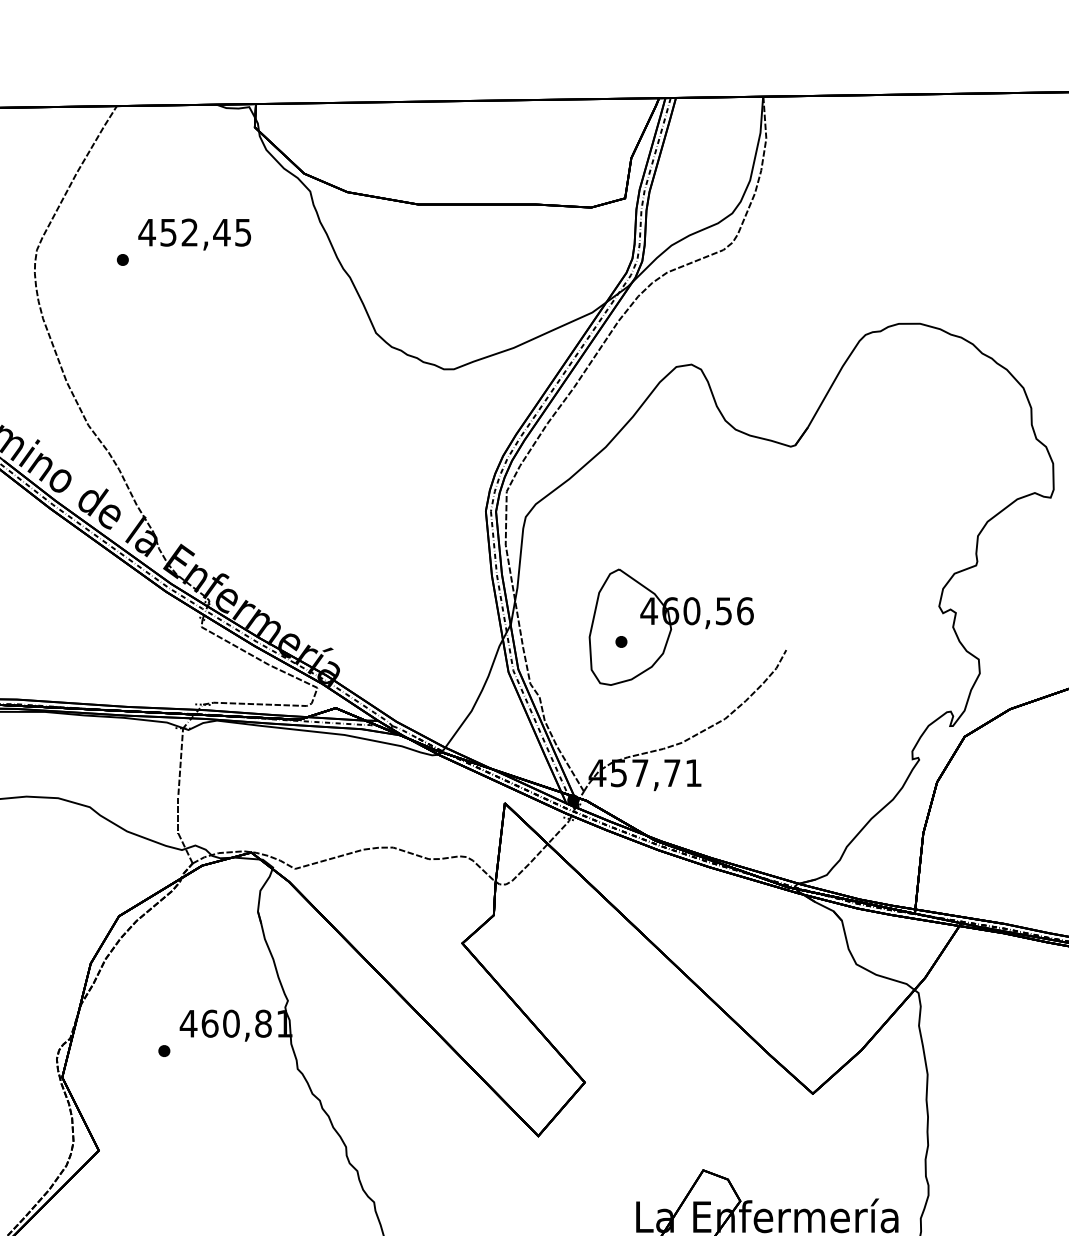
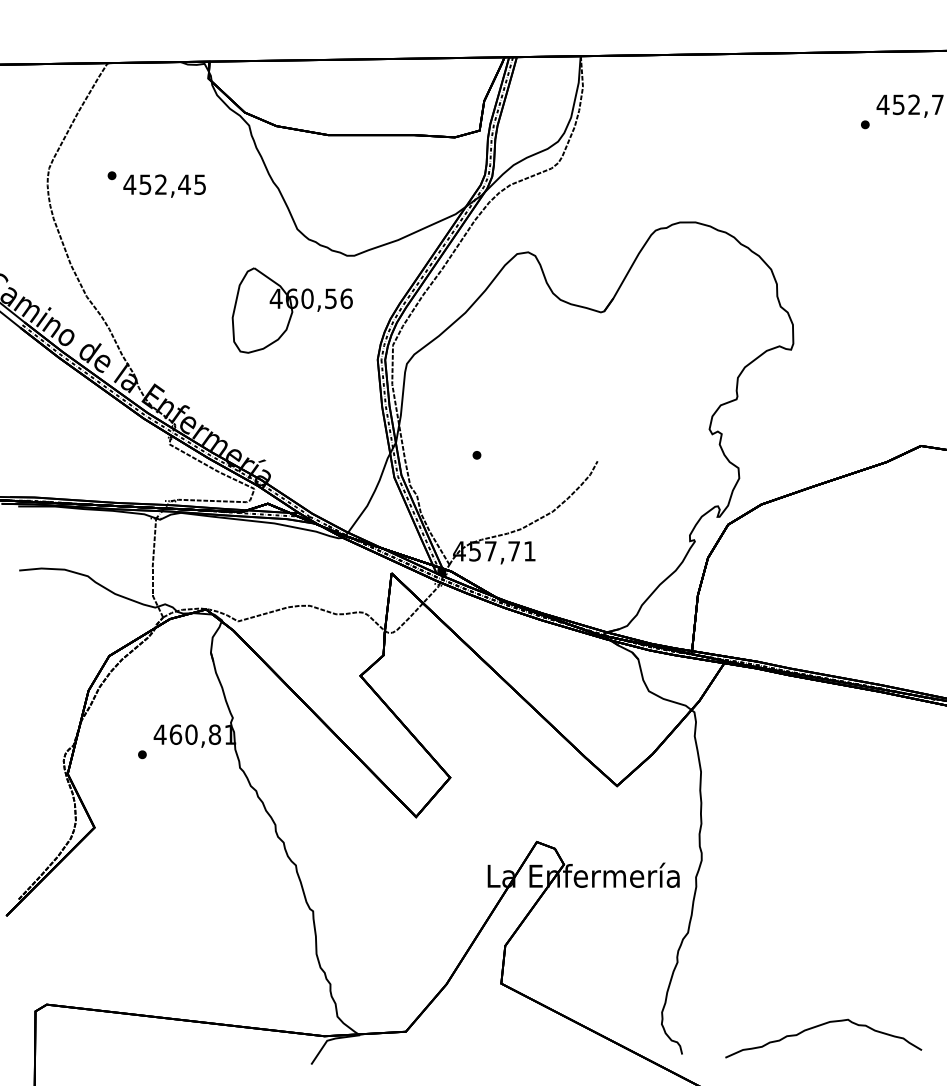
text: (194, 233) -> (164, 185), moved
part: (669, 627) -> (291, 310), moved

